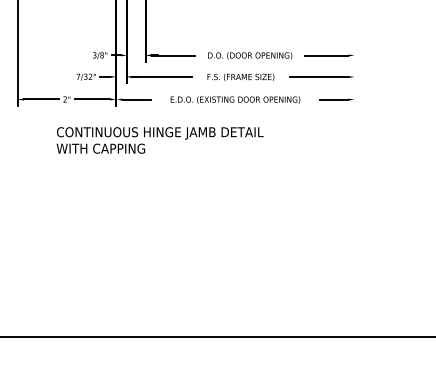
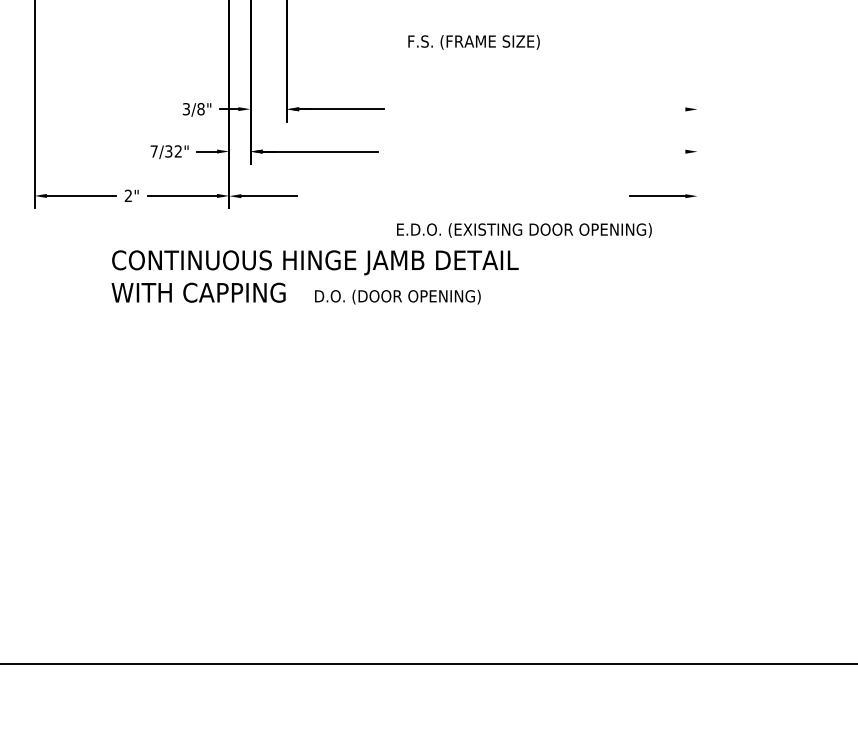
text: (250, 55) -> (398, 296), moved
line: (326, 55) -> (642, 109), removed
text: (240, 76) -> (473, 40), moved
line: (318, 77) -> (626, 152), removed
text: (235, 99) -> (524, 229), moved

